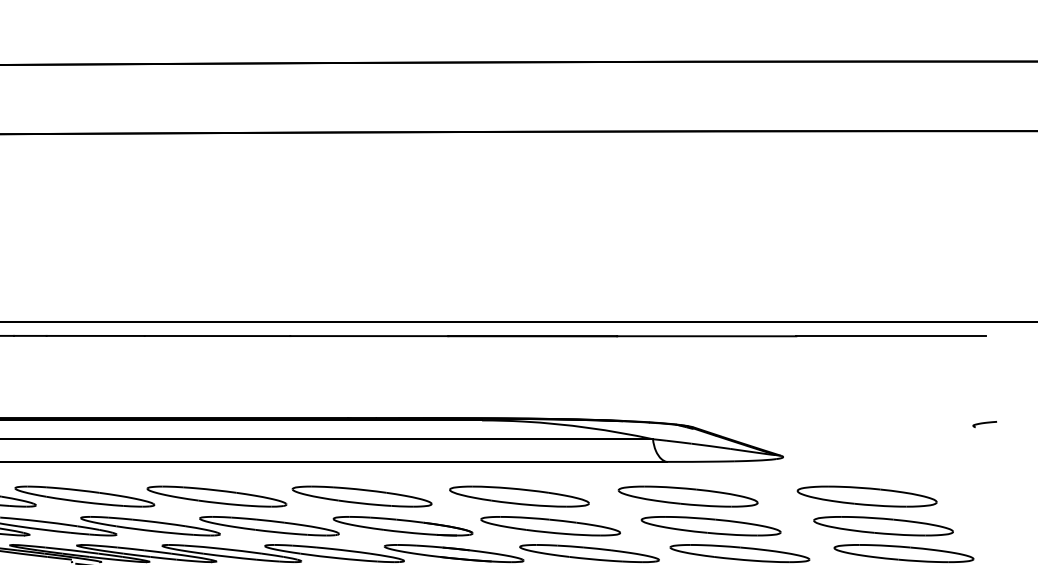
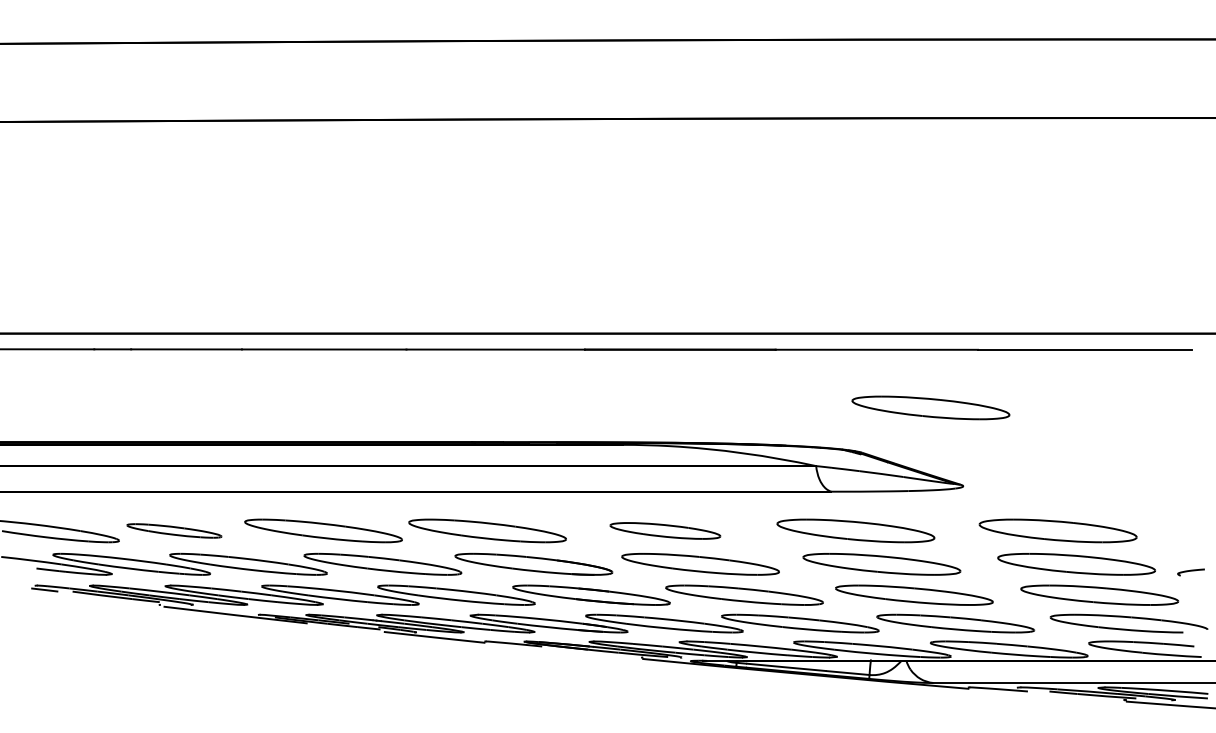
part: (754, 387) -> (930, 407), added
curve: (984, 423) -> (1190, 571), moved
part: (84, 496) -> (174, 530), size x0.6
part: (519, 496) -> (665, 530), size x0.7

